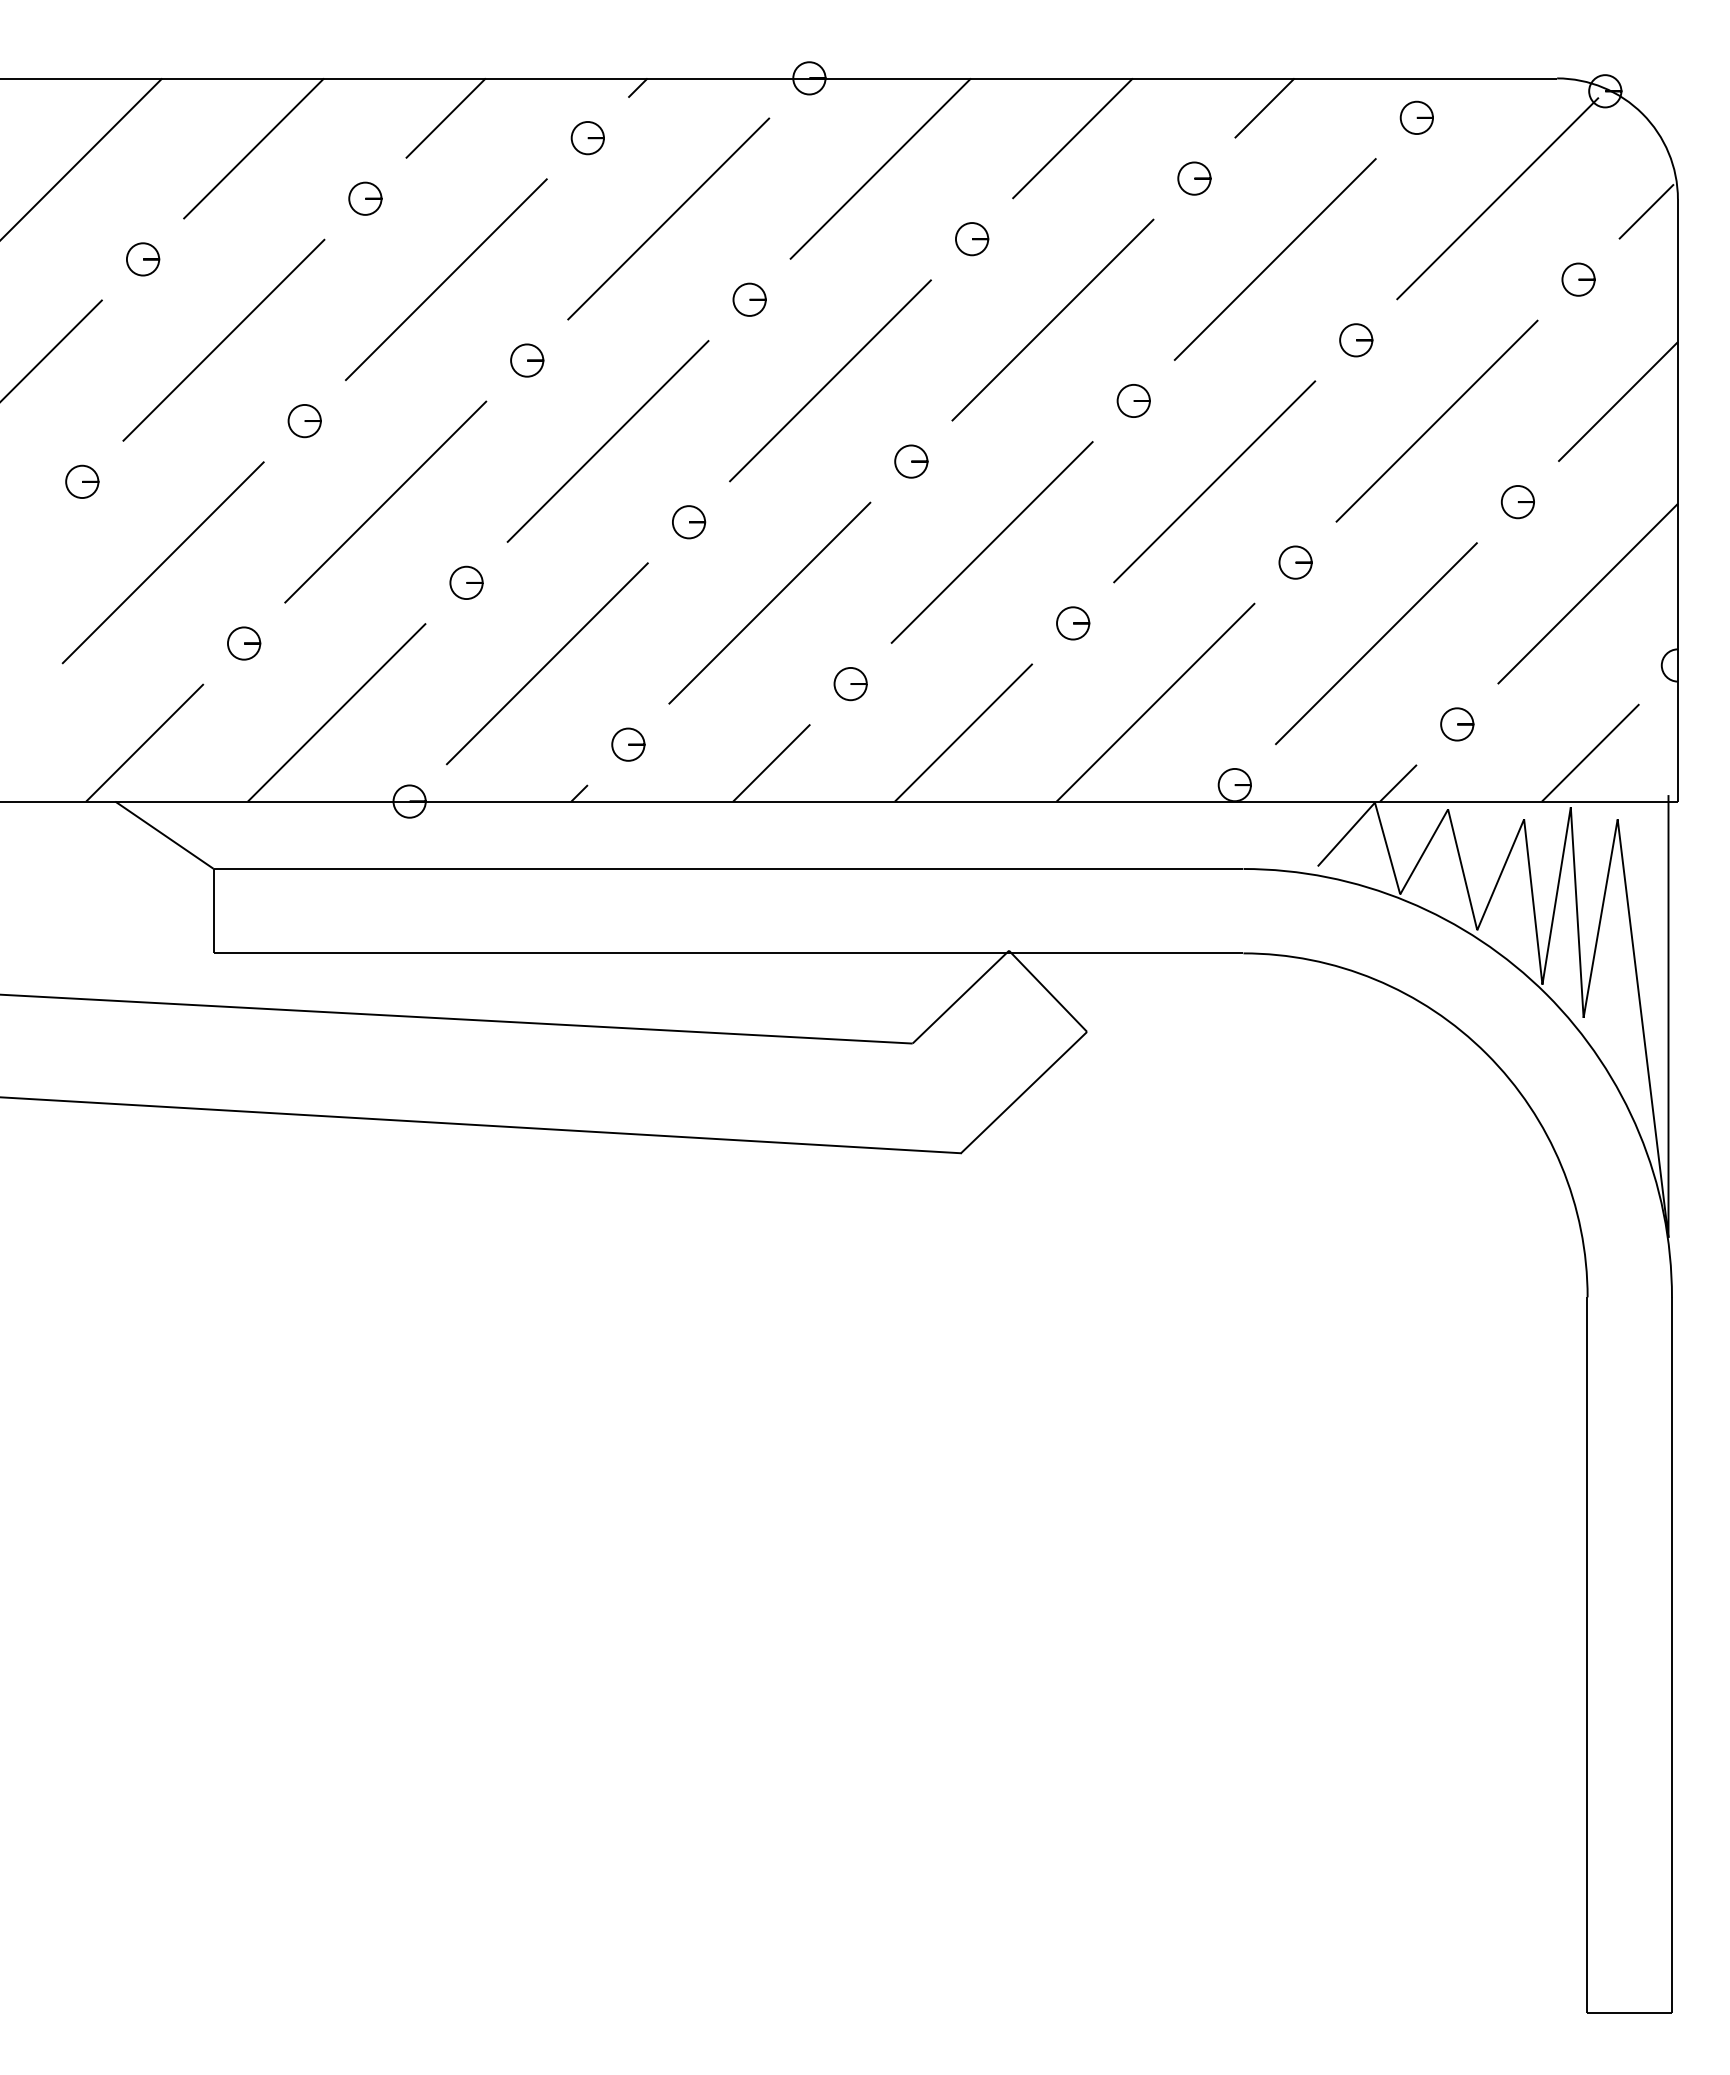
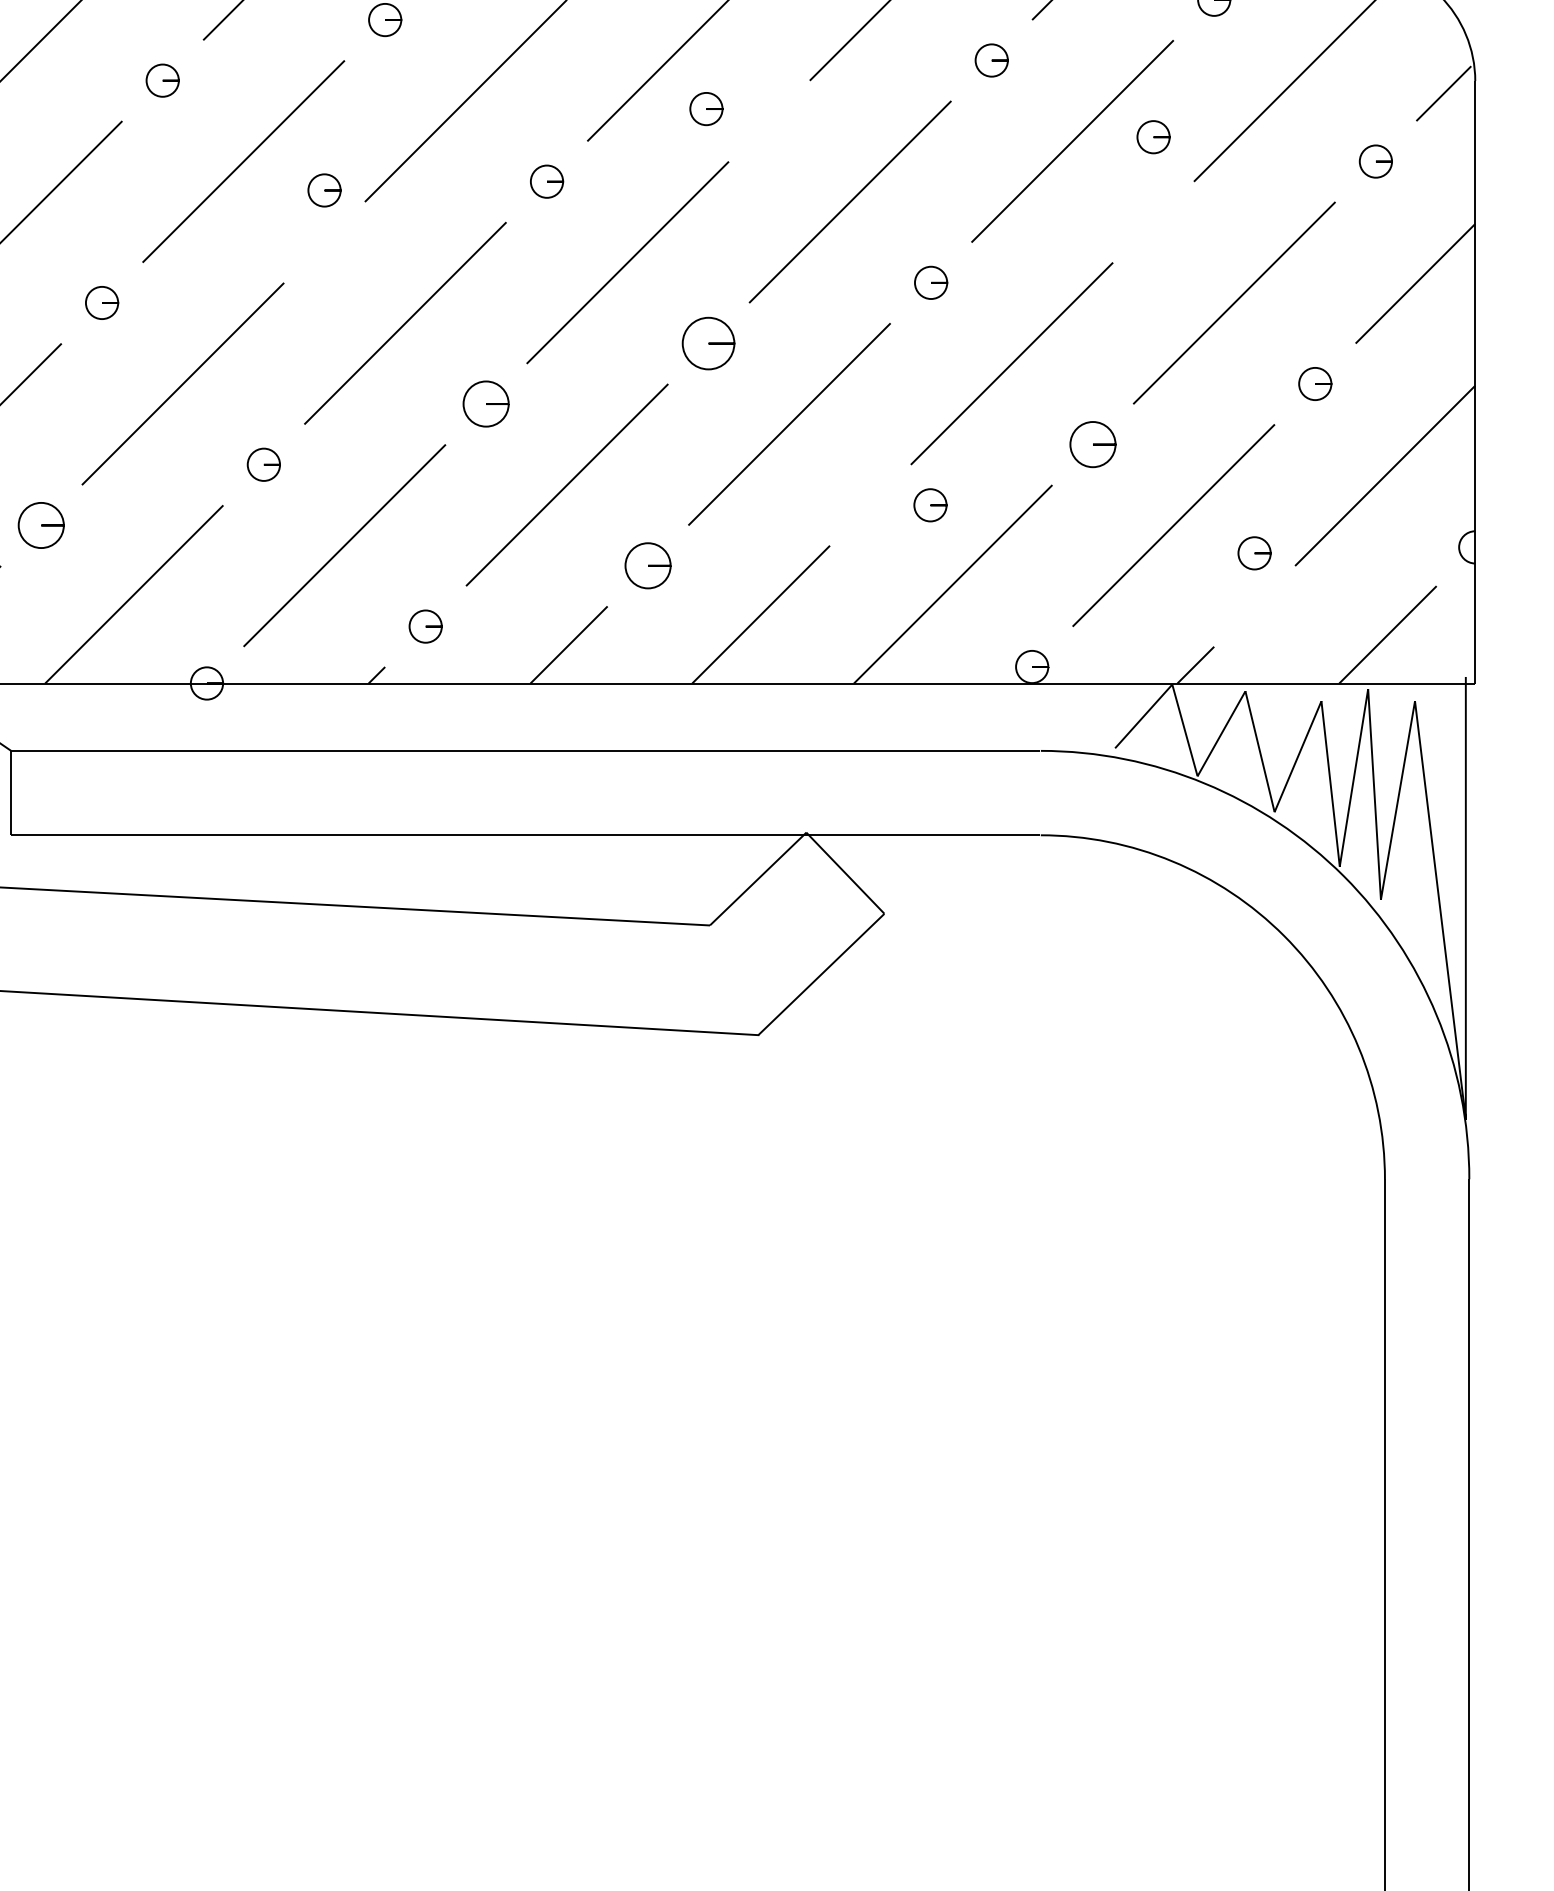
part: (972, 239) -> (706, 109), moved
part: (1356, 340) -> (1153, 137), moved
part: (527, 360) -> (324, 190), moved
part: (911, 461) -> (708, 343), size x1.6
part: (689, 522) -> (486, 404), size x1.4
part: (1295, 562) -> (1092, 444), size x1.4
part: (1073, 623) -> (930, 505), moved
part: (244, 643) -> (41, 525), size x1.4
part: (850, 684) -> (647, 566), size x1.4
part: (1457, 724) -> (1254, 553), moved

